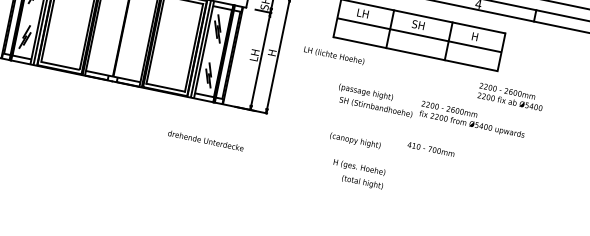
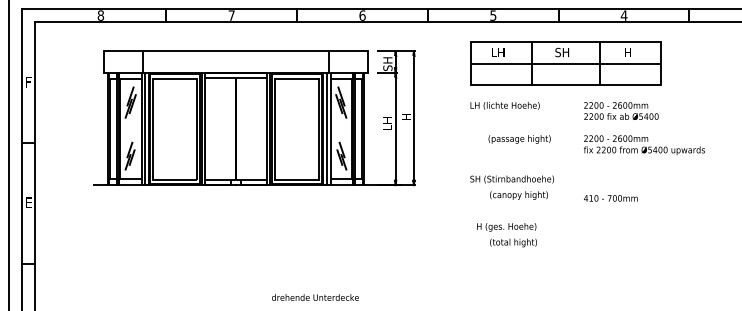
text: (333, 55) -> (504, 105), moved
text: (511, 96) -> (621, 110), moved
text: (375, 107) -> (511, 179), moved
text: (205, 140) -> (315, 297), moved
text: (430, 149) -> (610, 198), moved
text: (357, 174) -> (506, 235), moved

